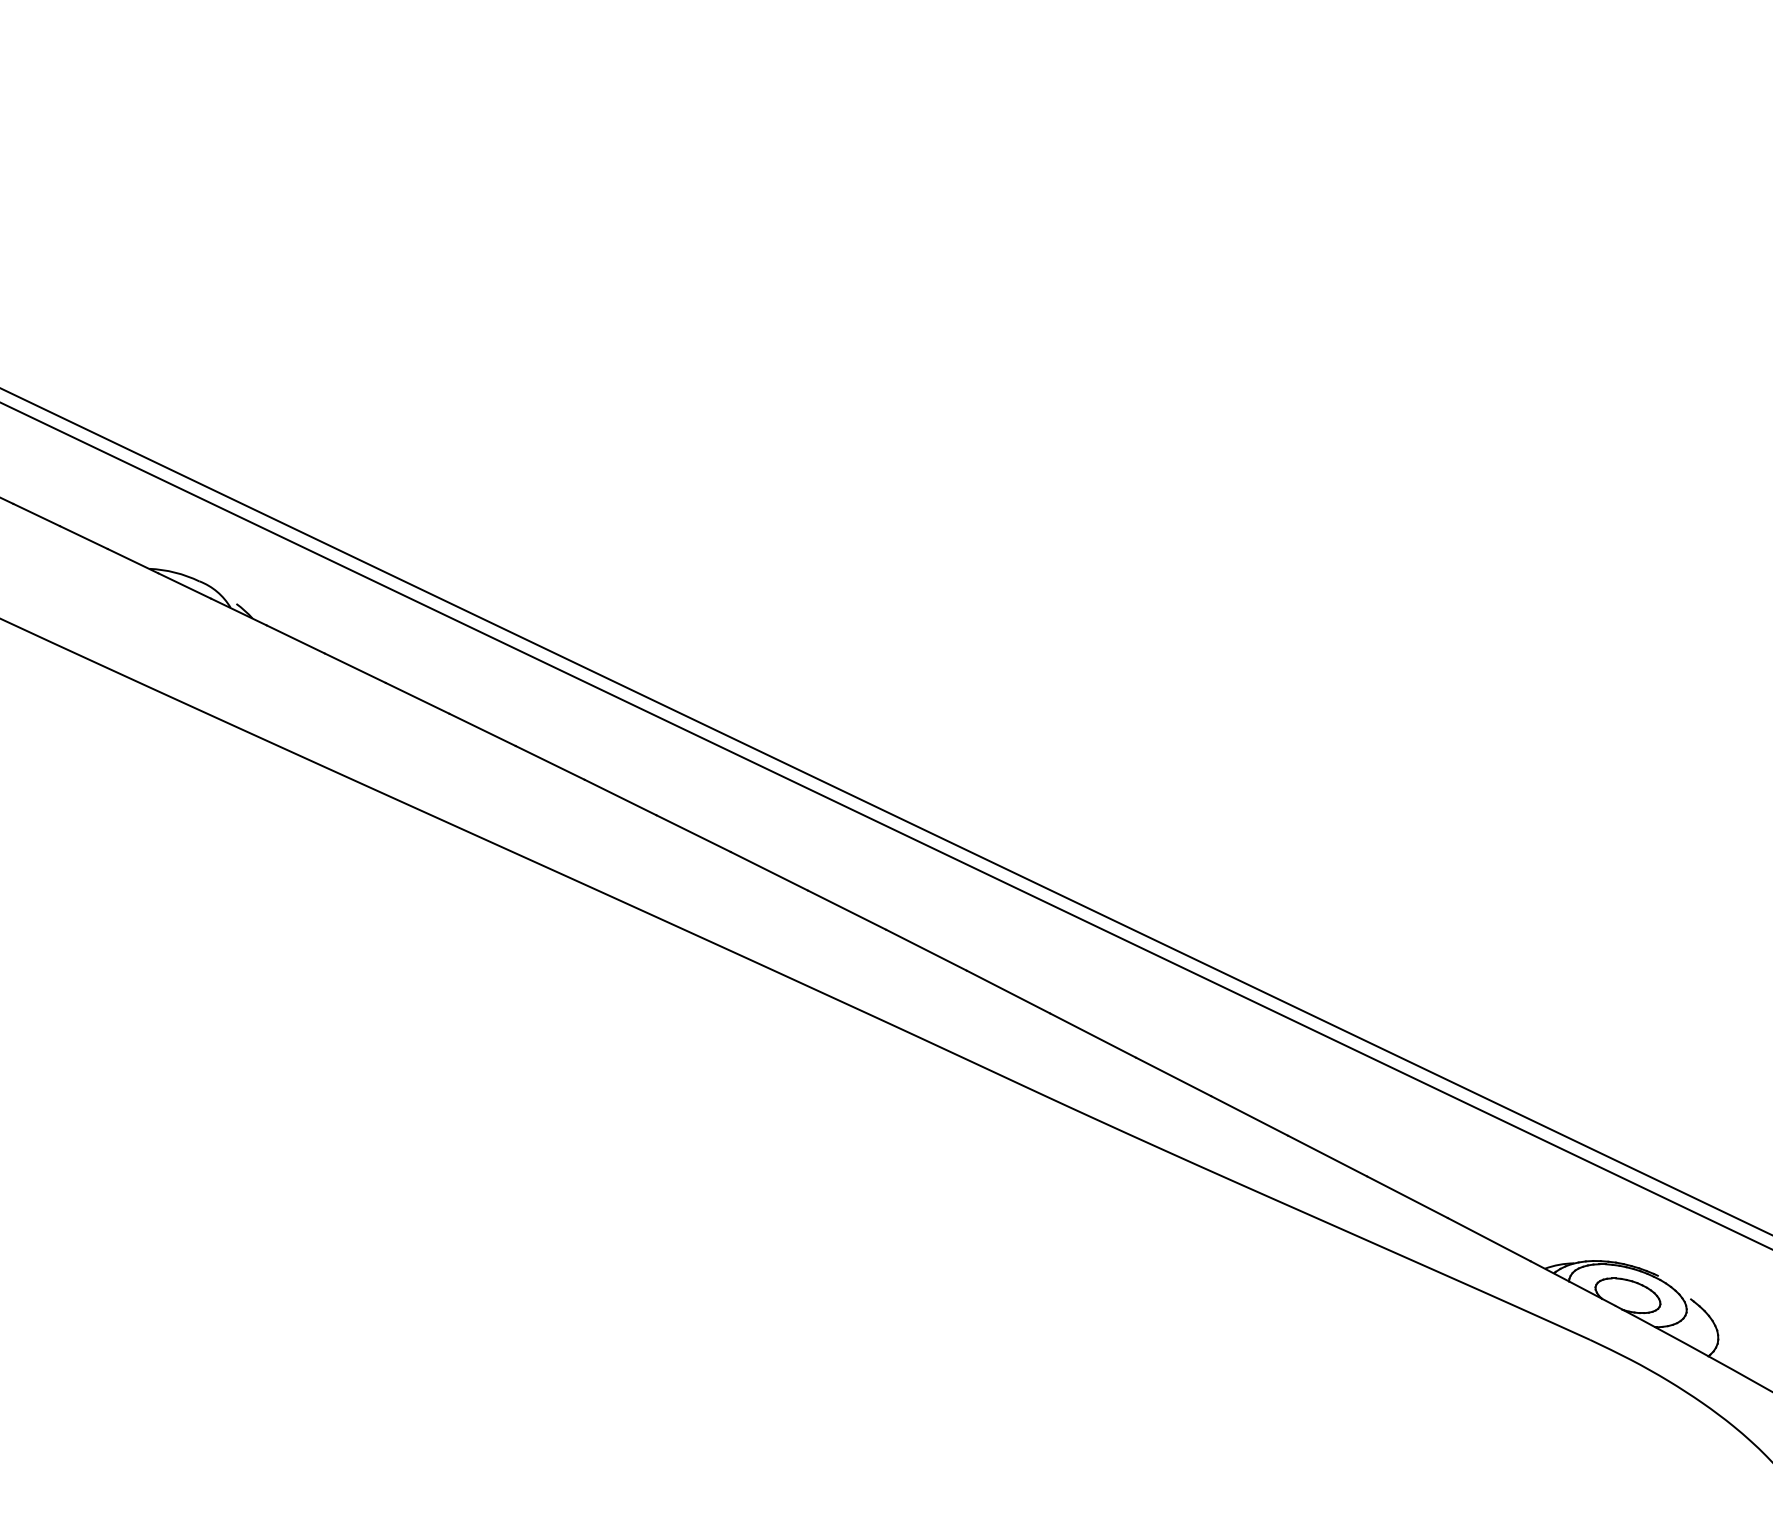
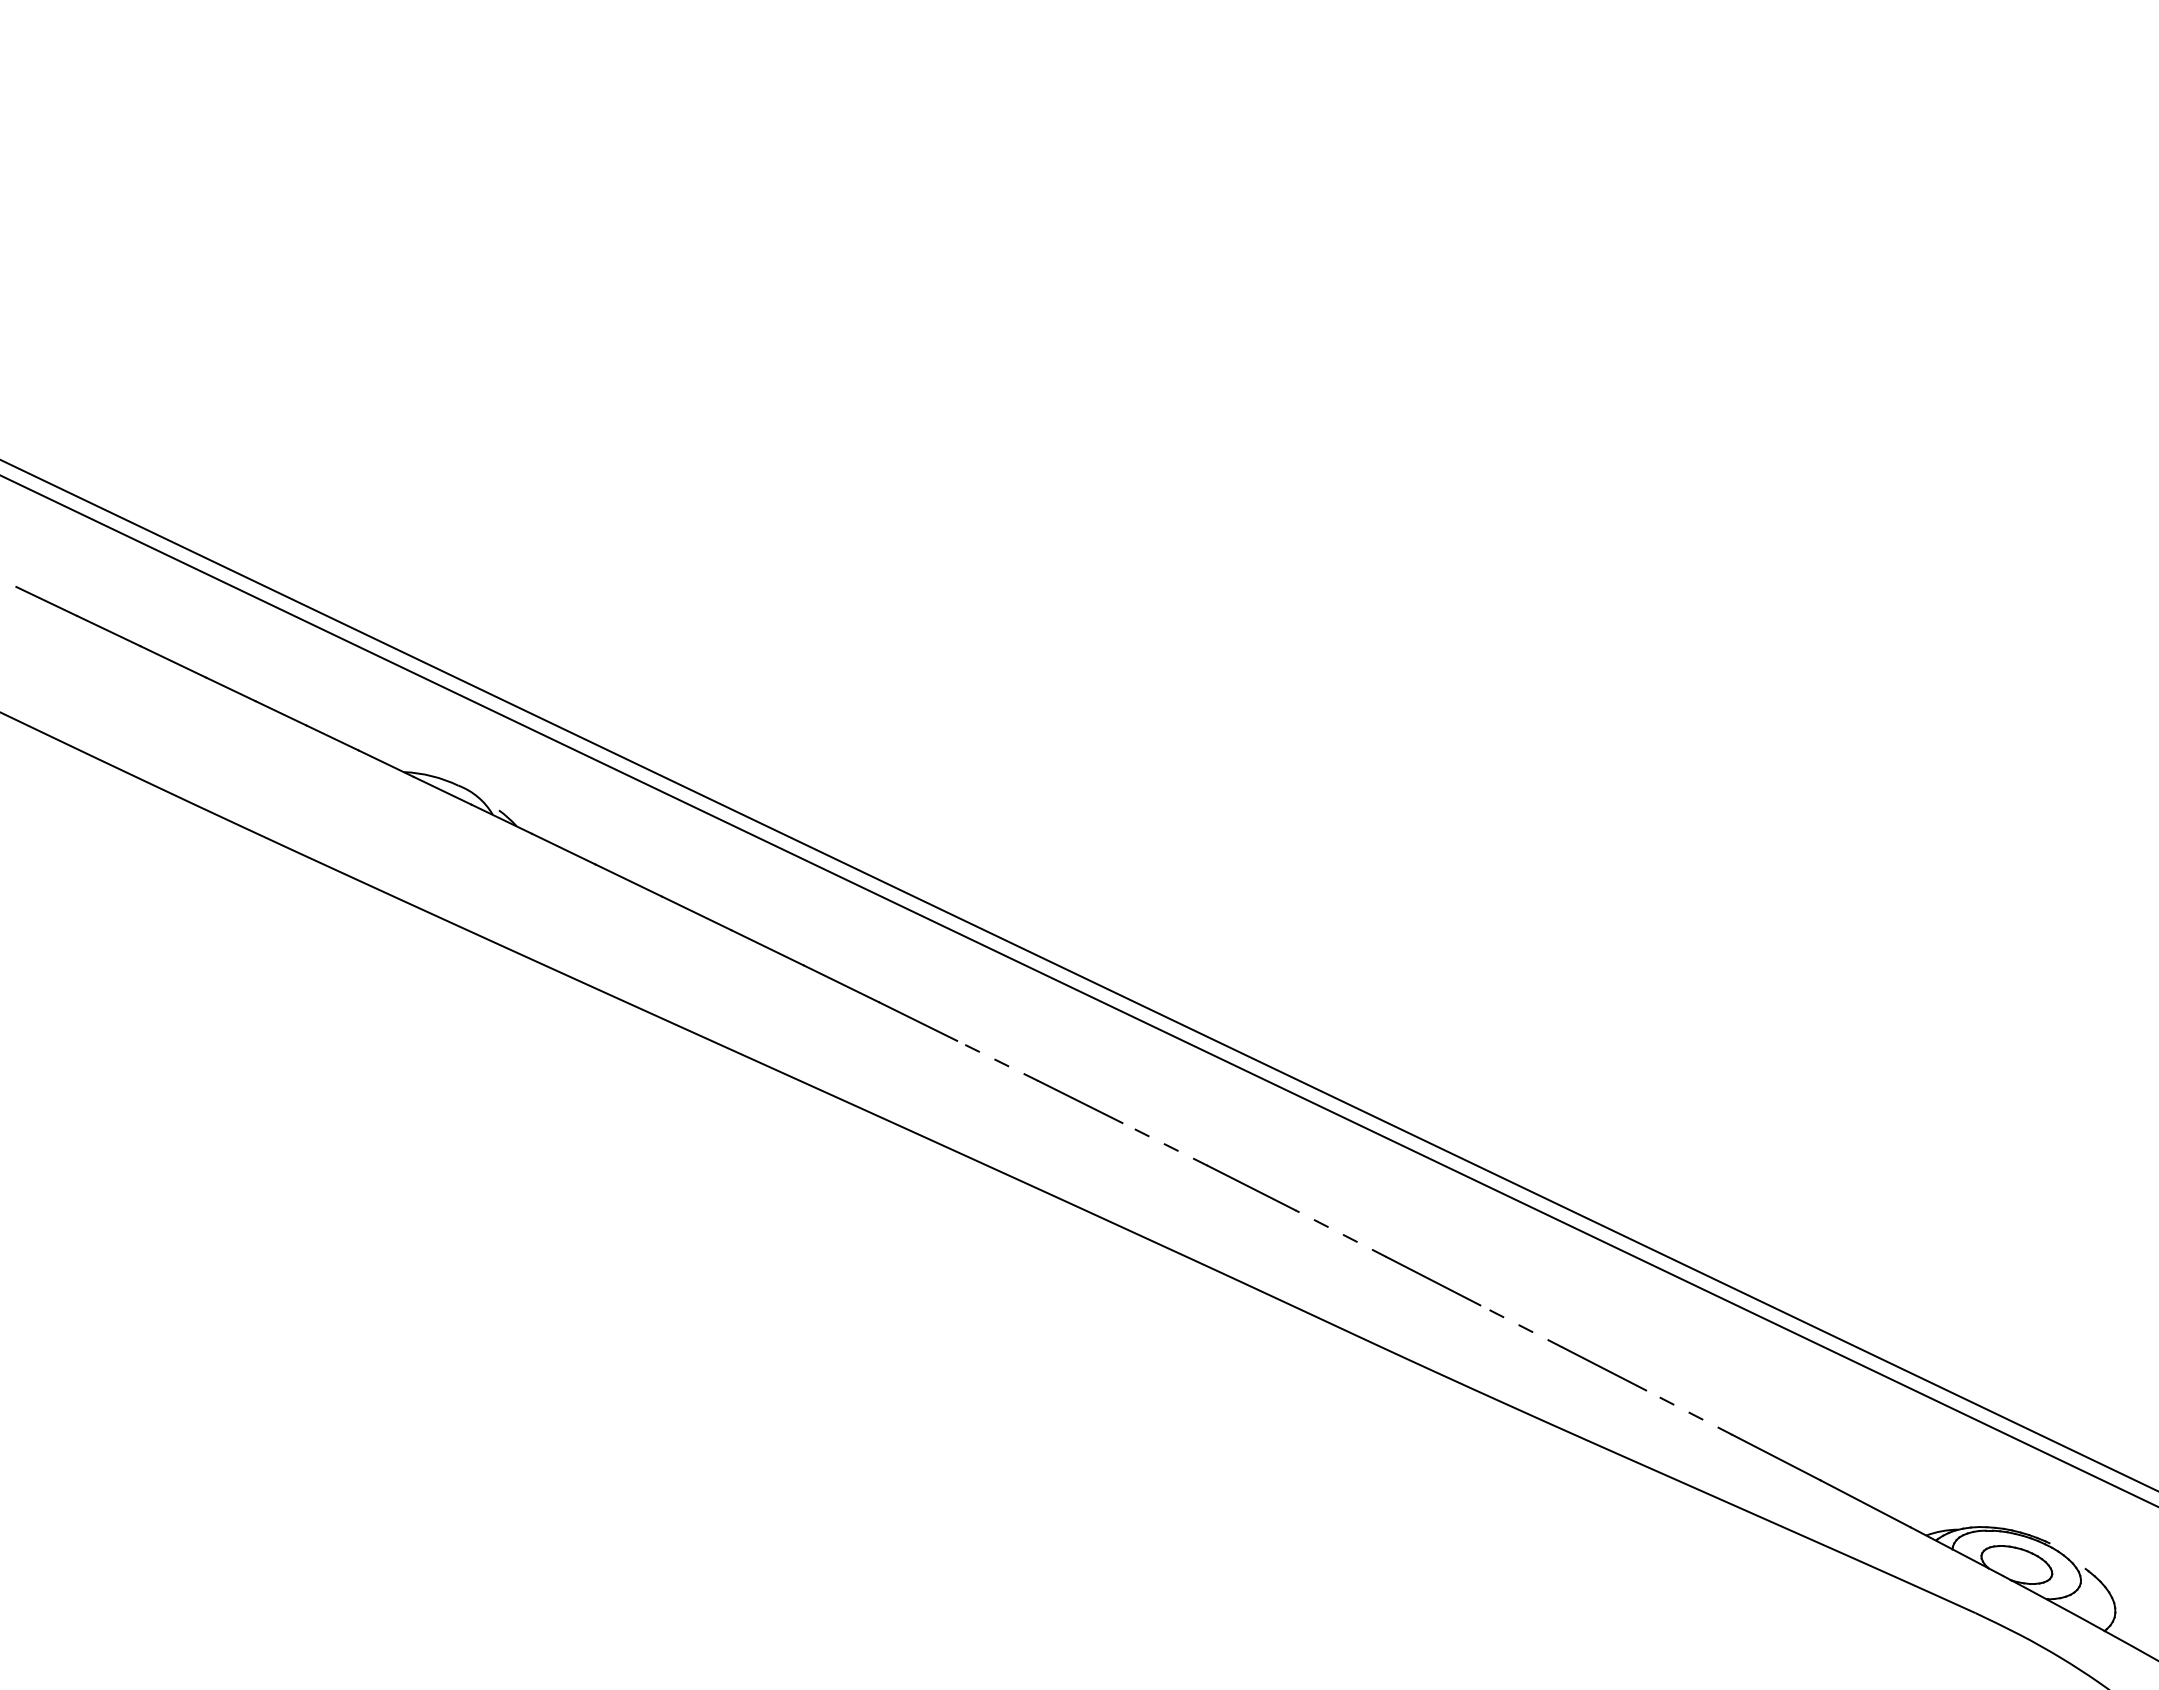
line: (693, 833) -> (997, 1060), solid -> dashed
line: (847, 910) -> (1165, 1144), solid -> dashed
line: (1007, 991) -> (1340, 1233), solid -> dashed
line: (1173, 1077) -> (1521, 1326), solid -> dashed
line: (1326, 1155) -> (1688, 1412), solid -> dashed

